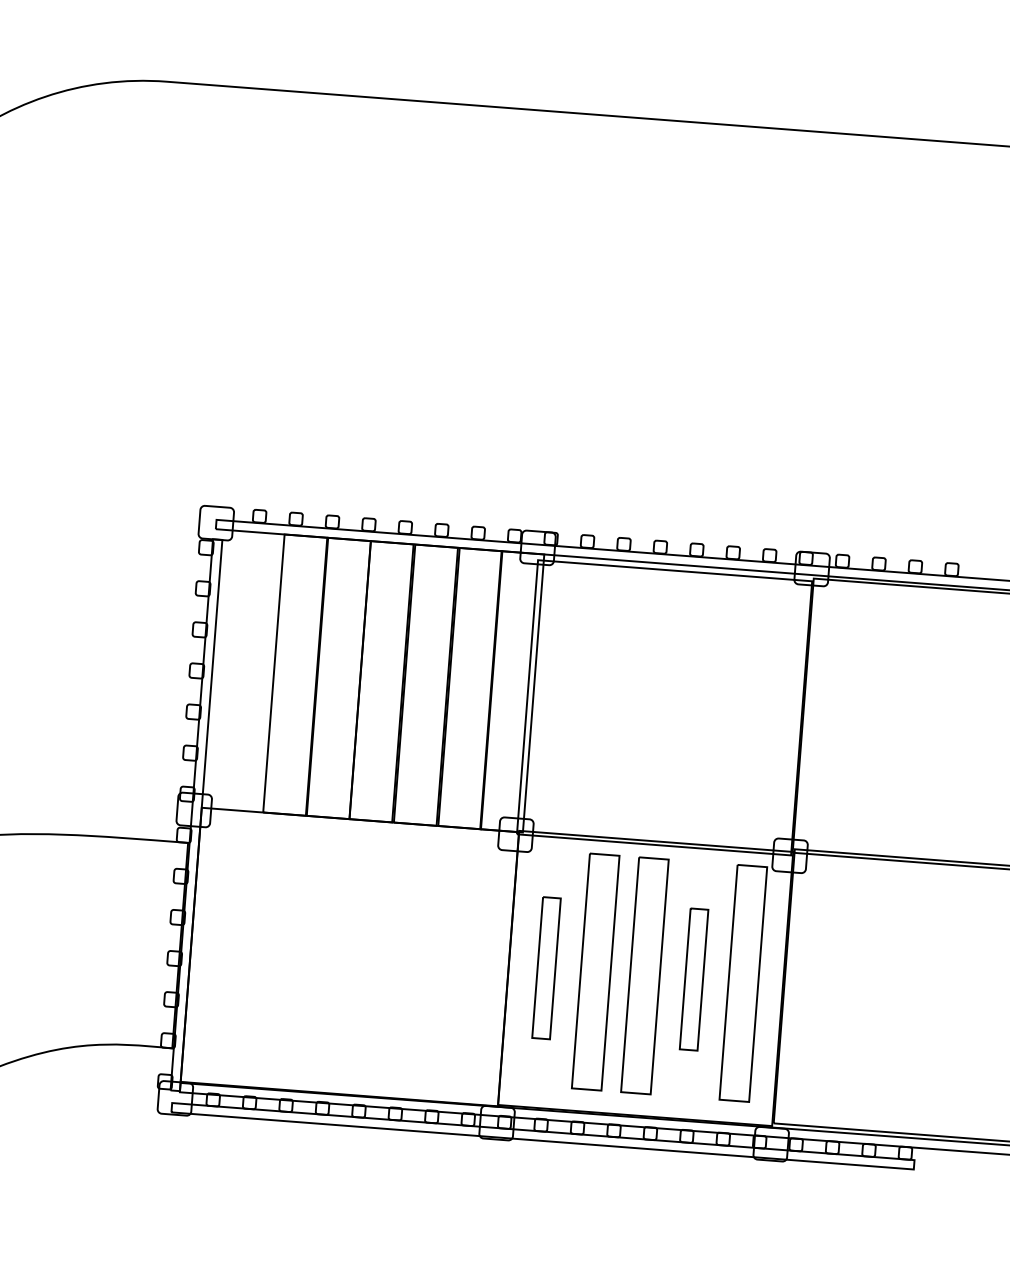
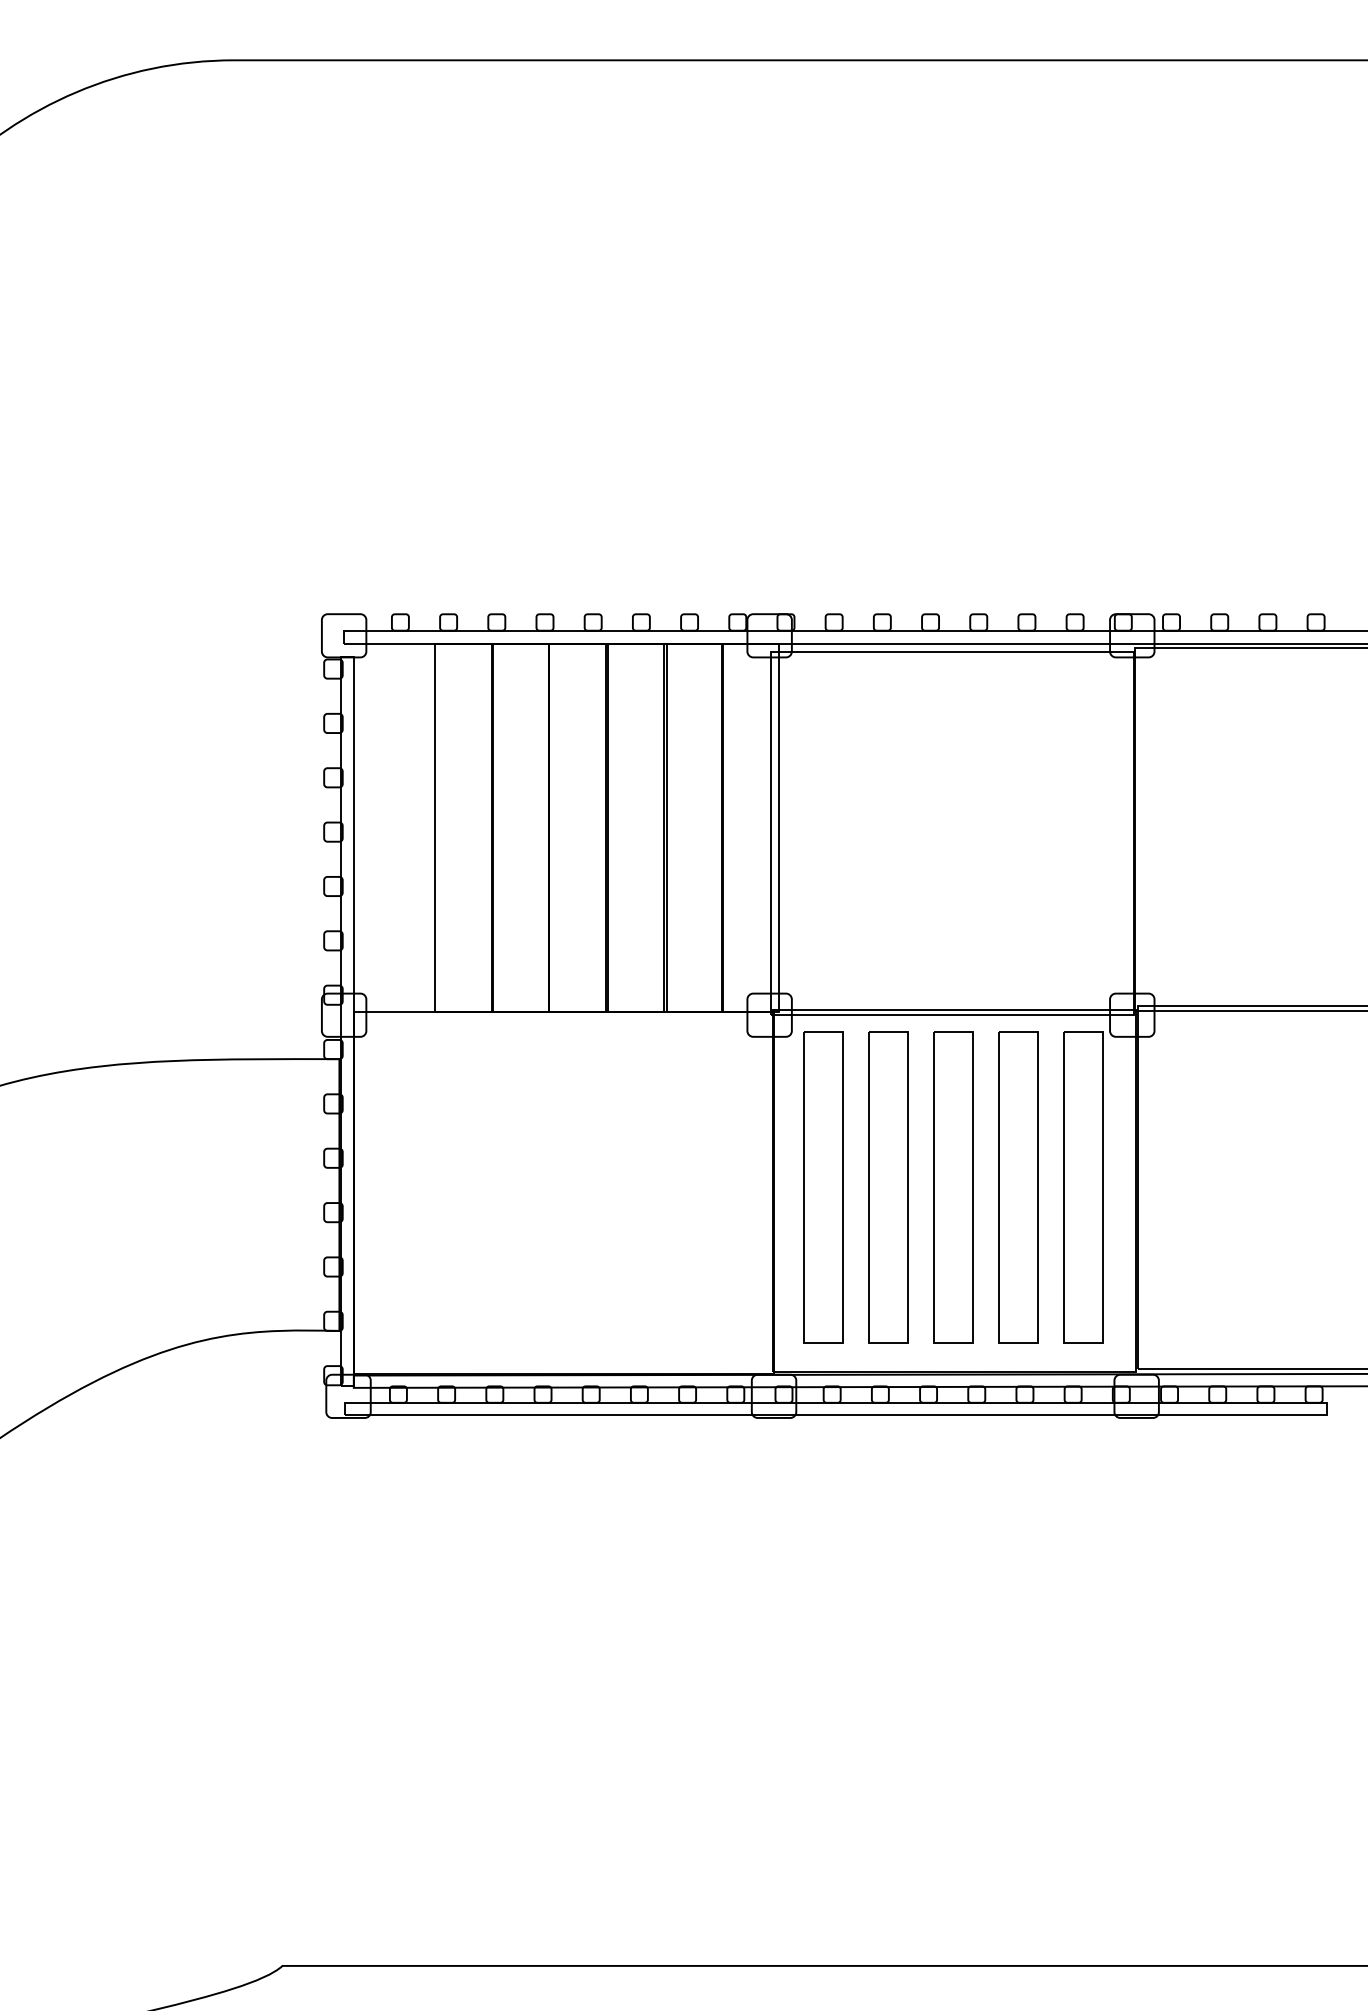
part: (546, 968) -> (823, 1187), size x1.67
part: (694, 979) -> (1018, 1187), size x1.67

